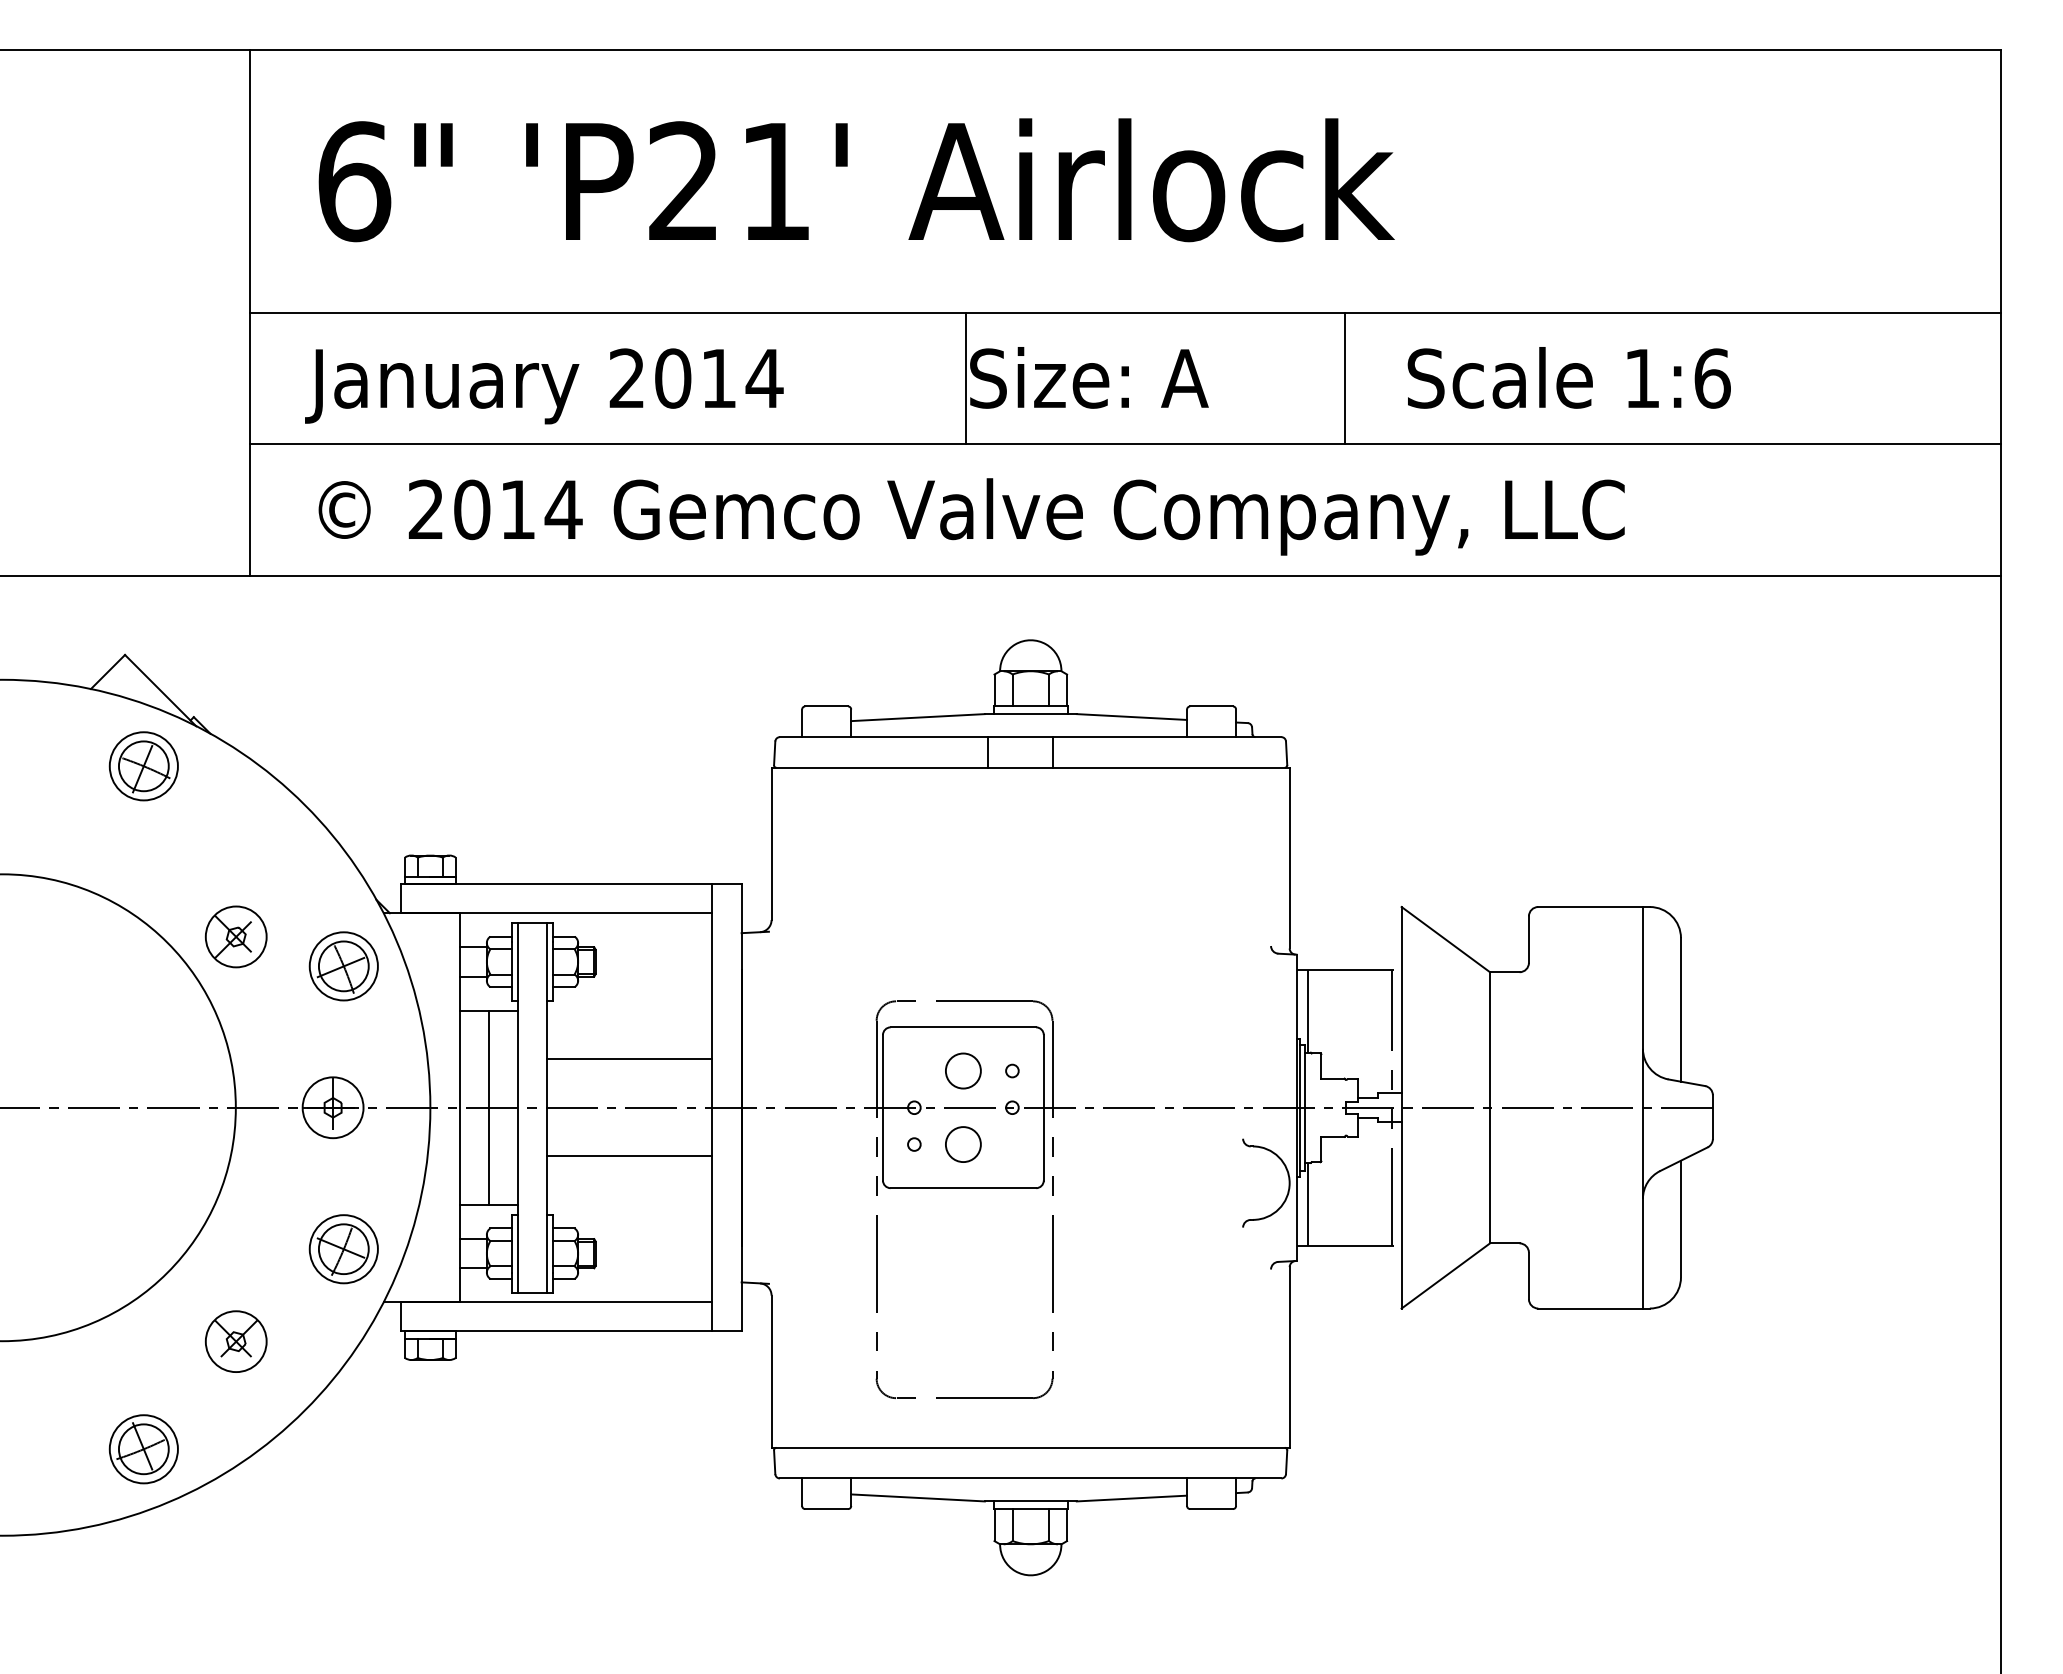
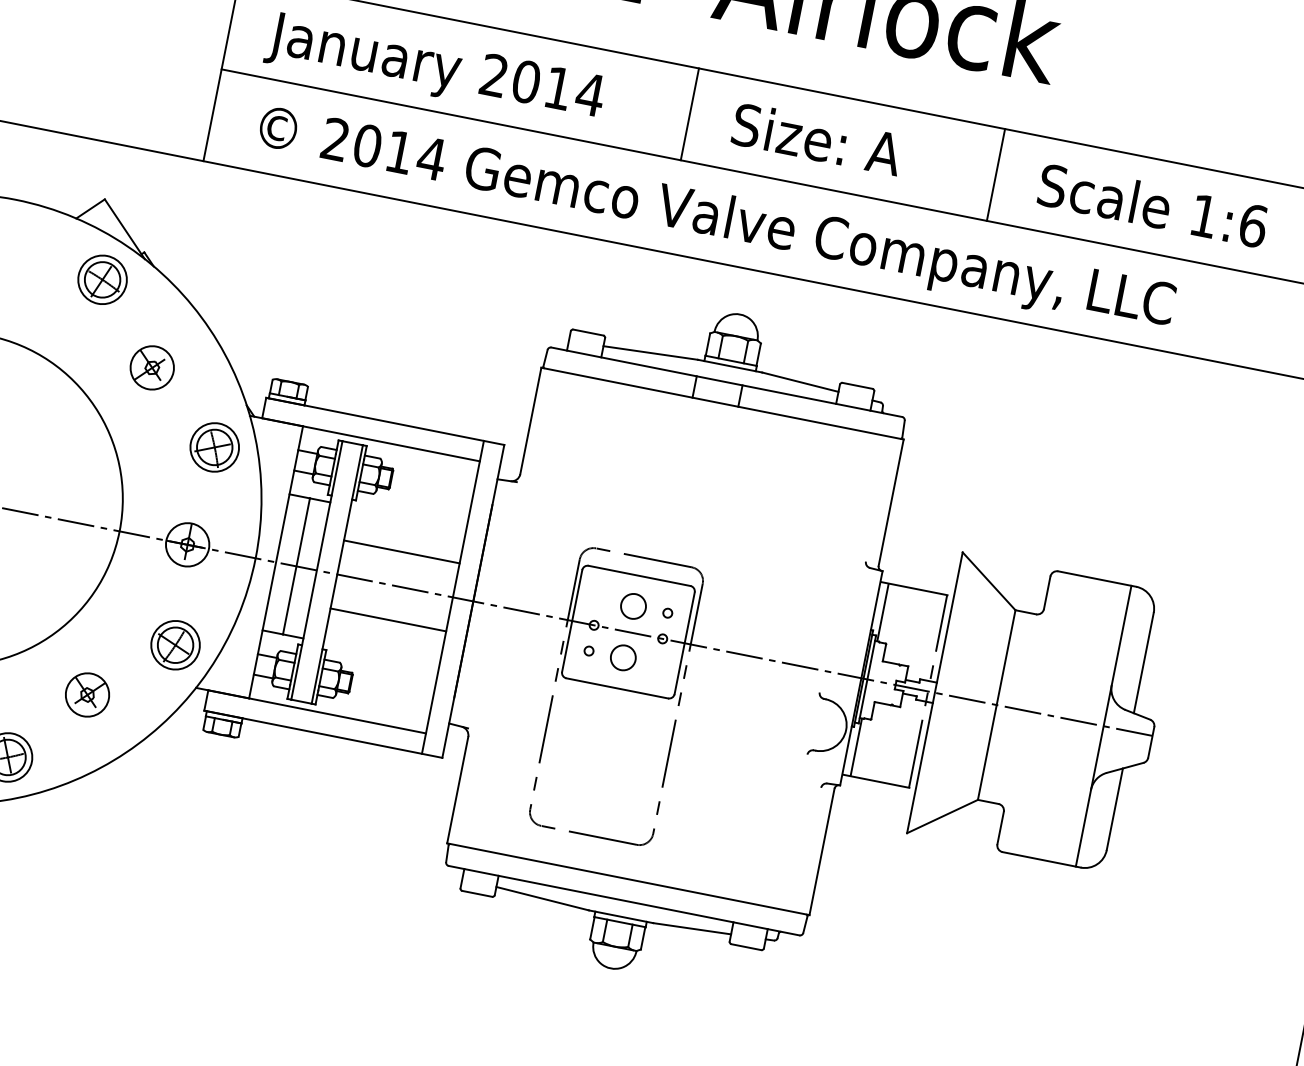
line: (965, 378) -> (689, 114), moved
part: (235, 936) -> (151, 367), moved

